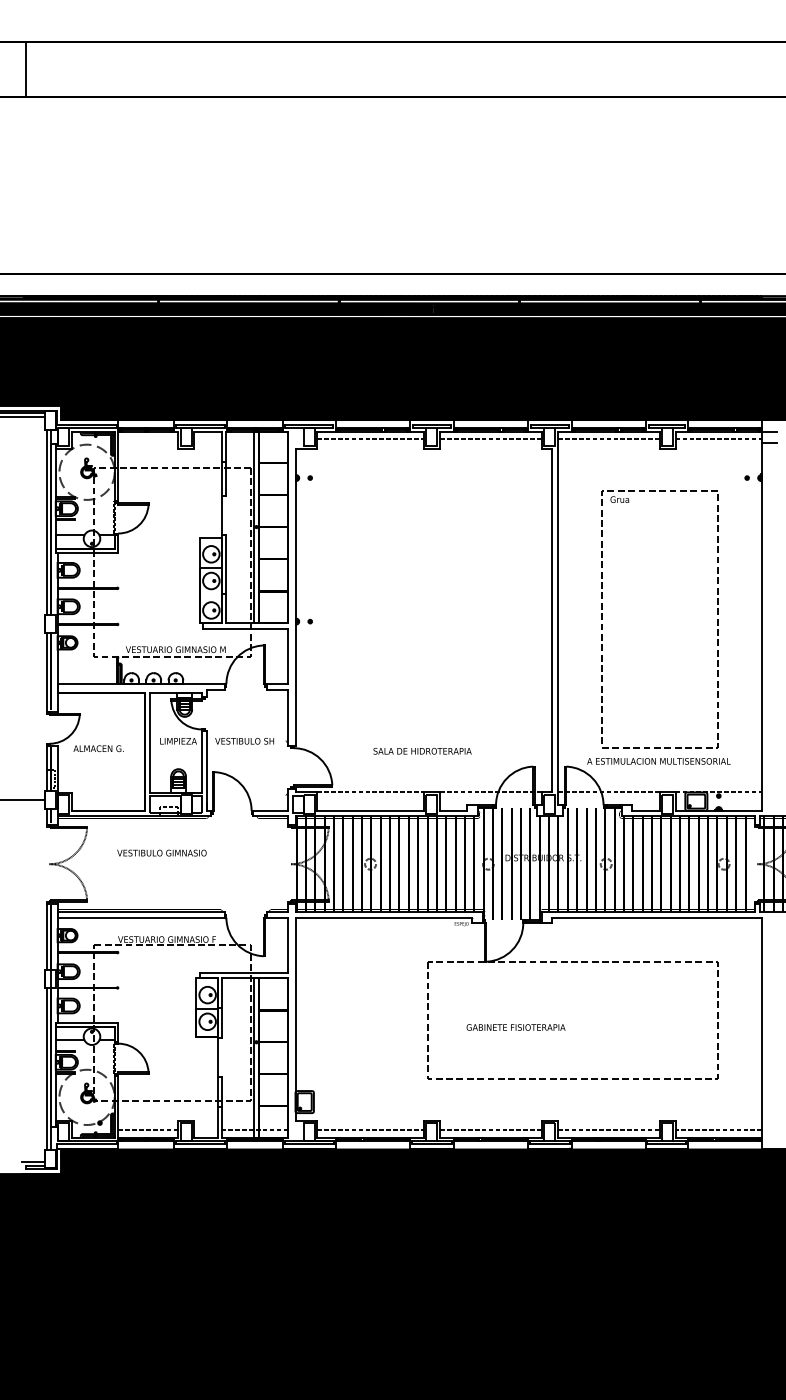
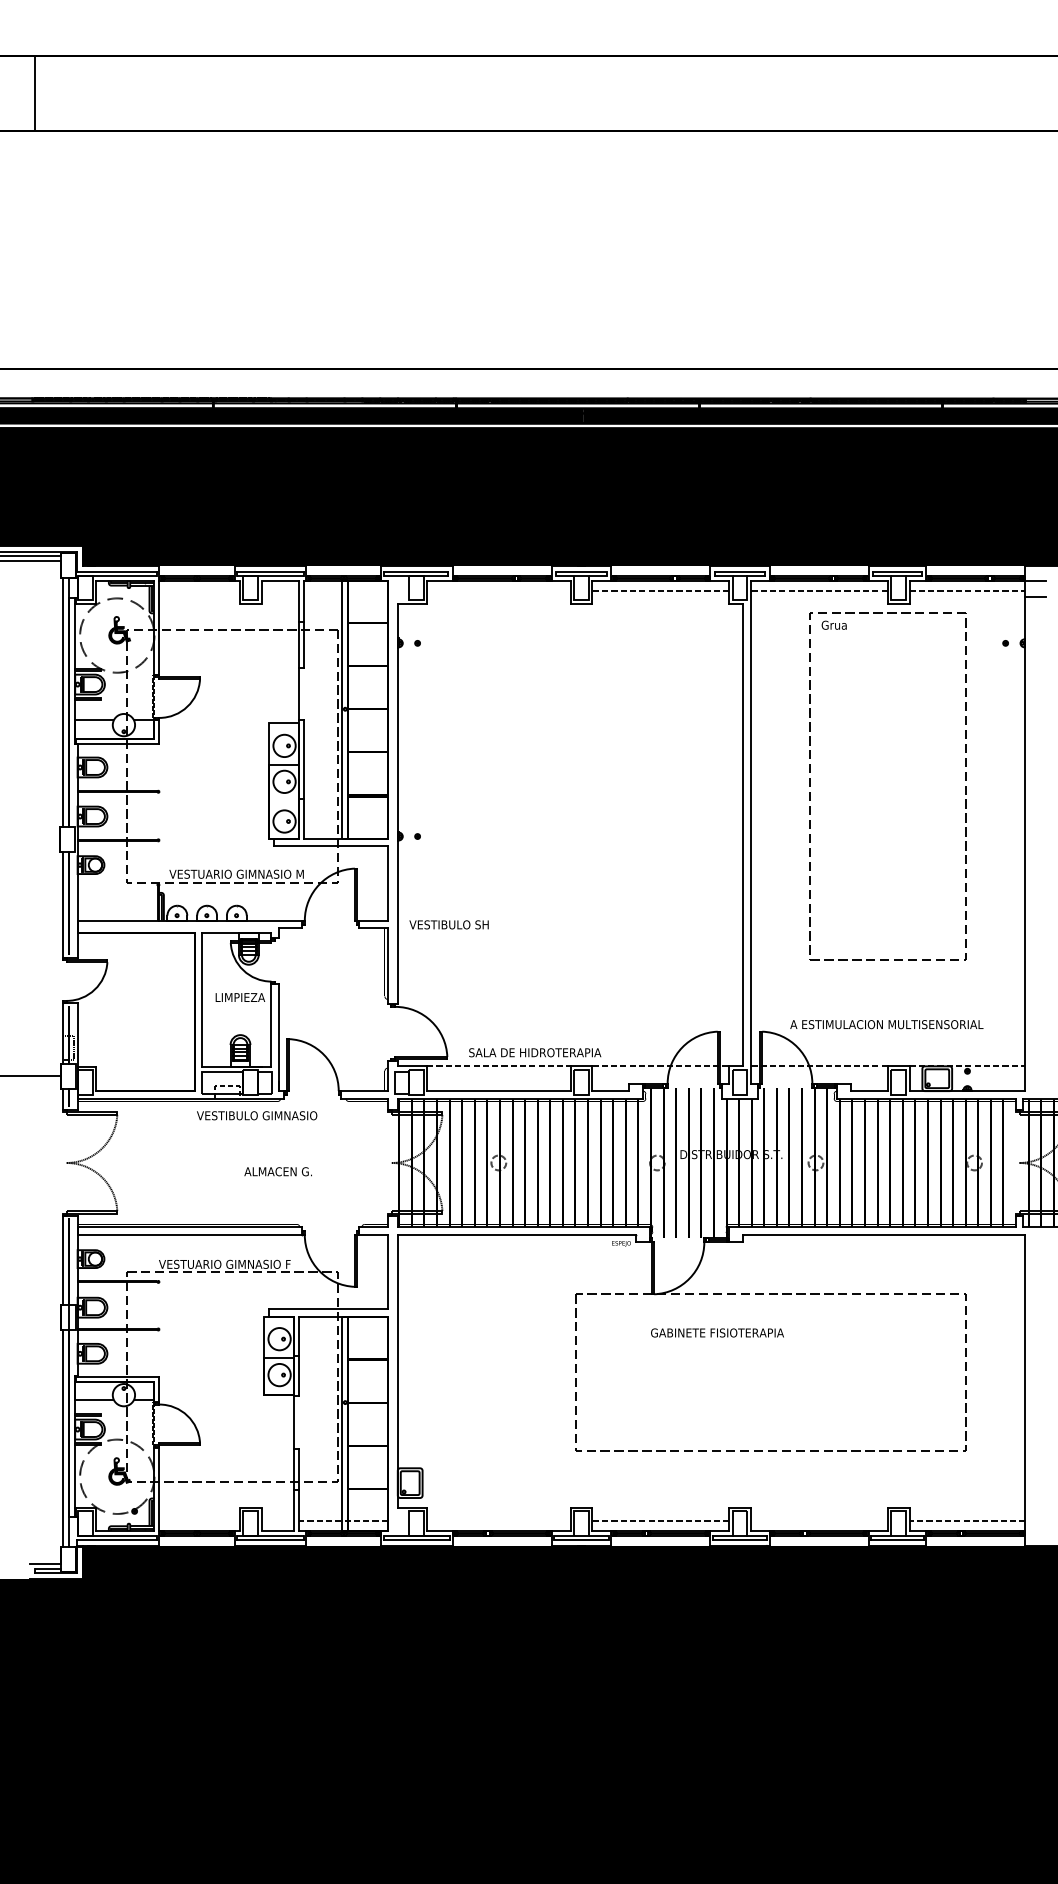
line: (370, 438) -> (498, 590), removed
part: (602, 619) -> (810, 786), moved
text: (244, 740) -> (448, 923), moved
text: (98, 748) -> (278, 1171), moved
text: (422, 751) -> (535, 1053), moved
text: (161, 852) -> (256, 1114), moved
text: (515, 1027) -> (716, 1332), moved
line: (148, 1130) -> (199, 1521), removed
line: (370, 1130) -> (498, 1521), removed
line: (608, 1130) -> (819, 1521), removed

